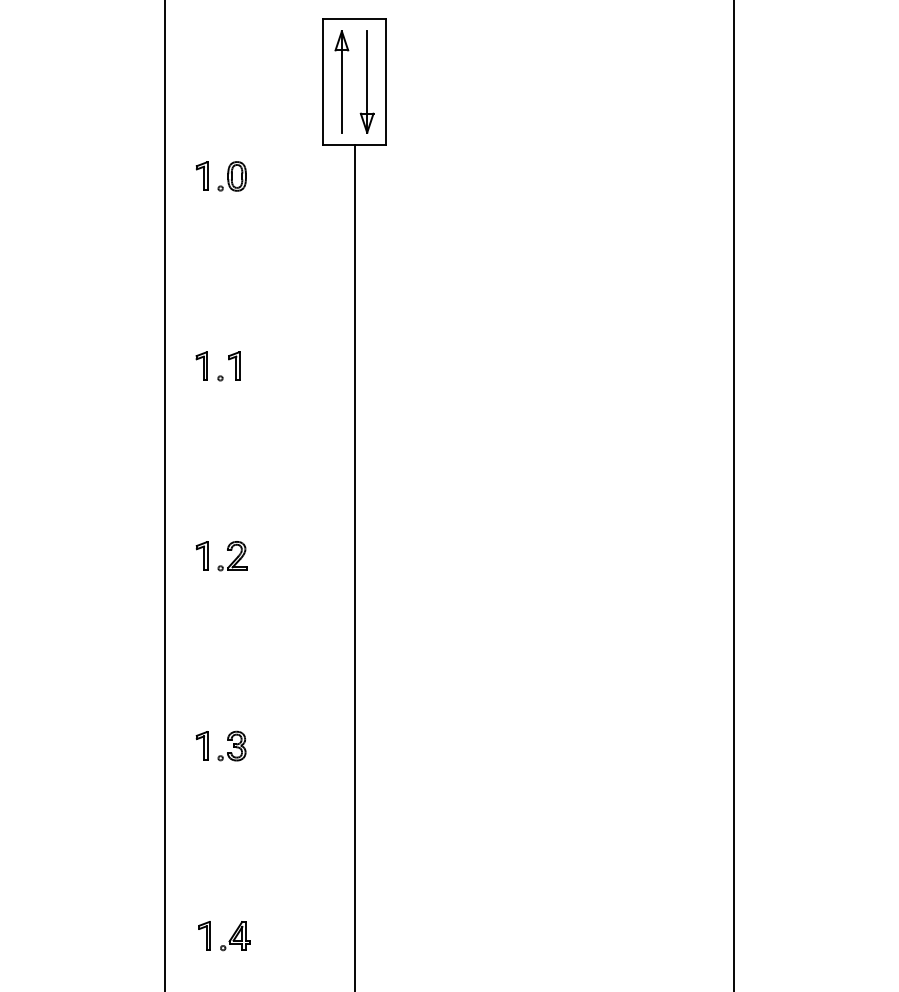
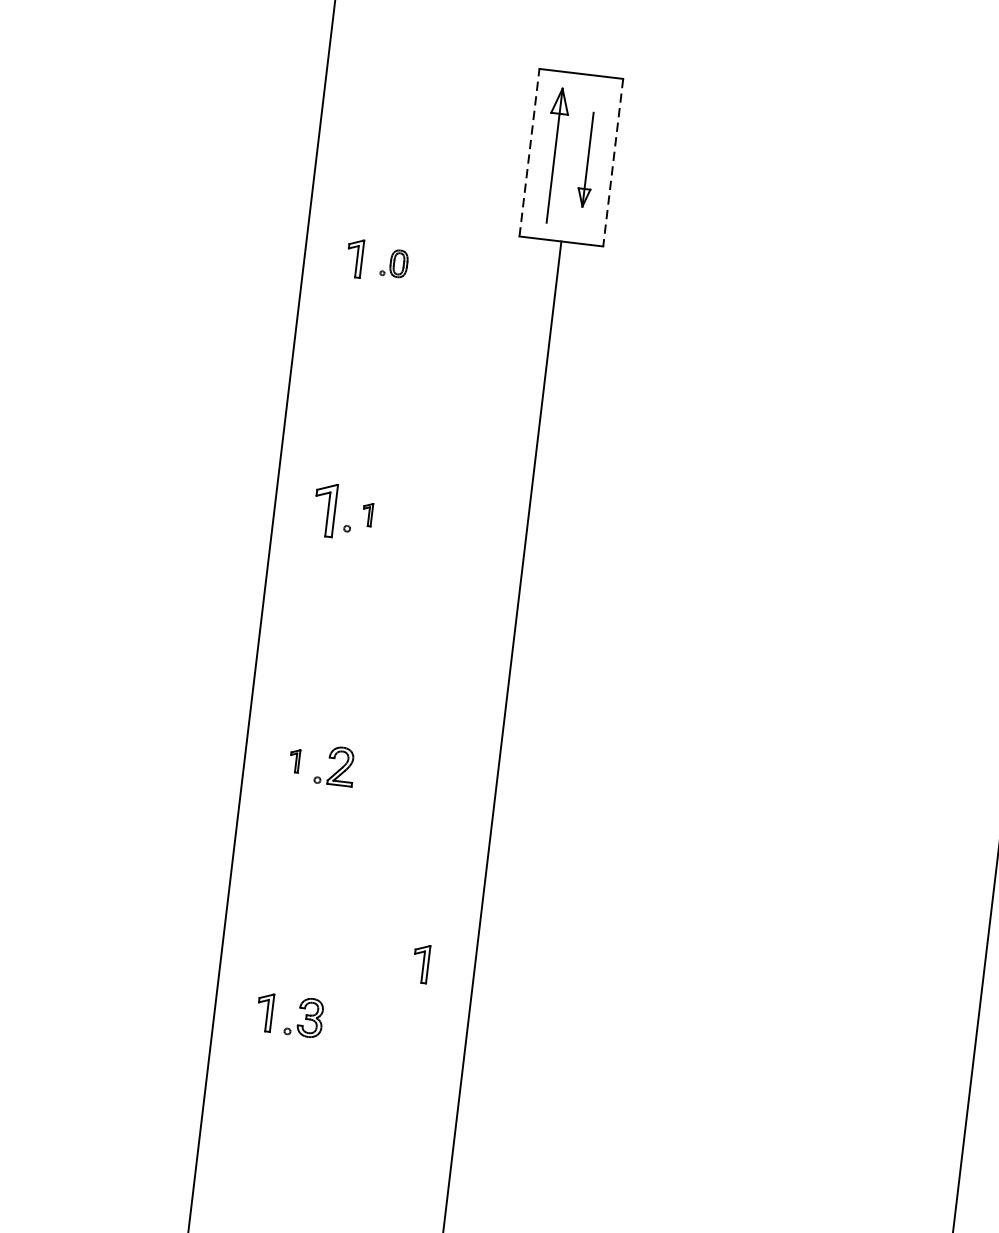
line: (322, 81) -> (529, 151), solid -> dashed
part: (366, 81) -> (587, 158), size x0.7
line: (386, 82) -> (613, 163), solid -> dashed
part: (231, 176) -> (393, 263), size x0.7
part: (201, 365) -> (324, 508), size x1.4
part: (234, 365) -> (367, 513), size x0.6
part: (201, 555) -> (294, 760), size x0.6
part: (313, 695) -> (420, 963), added

